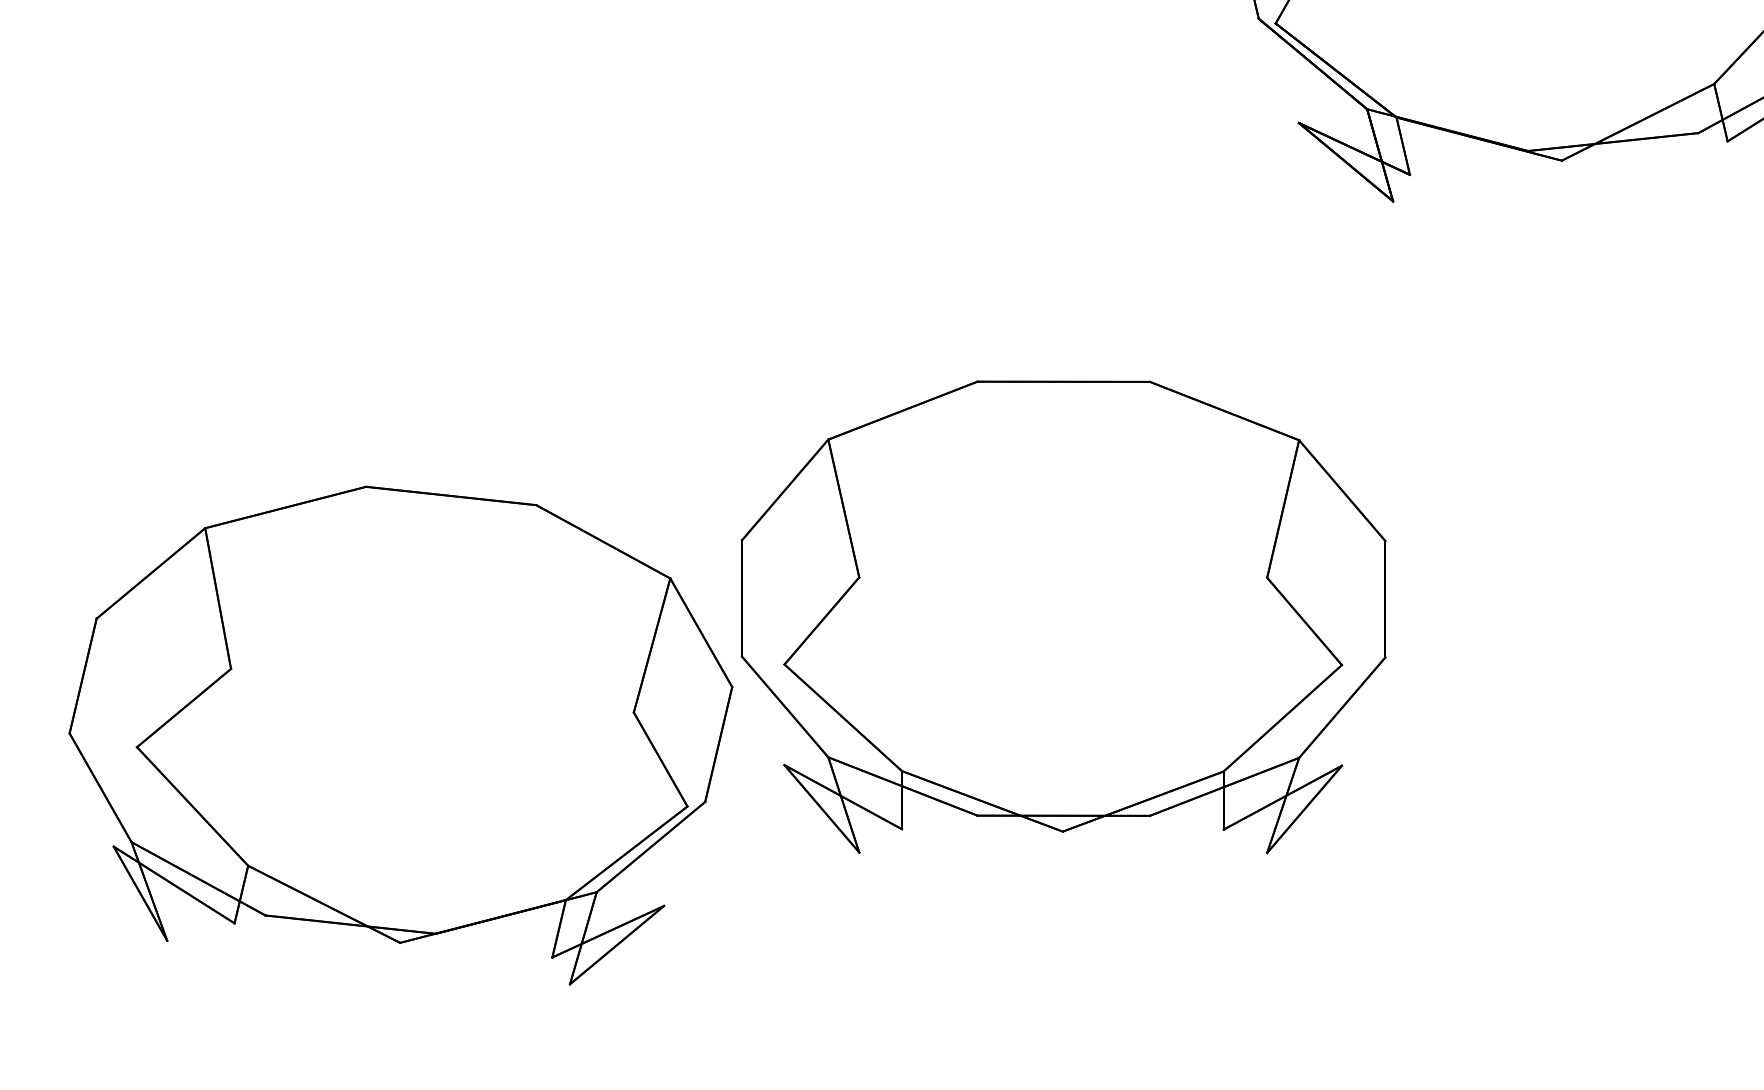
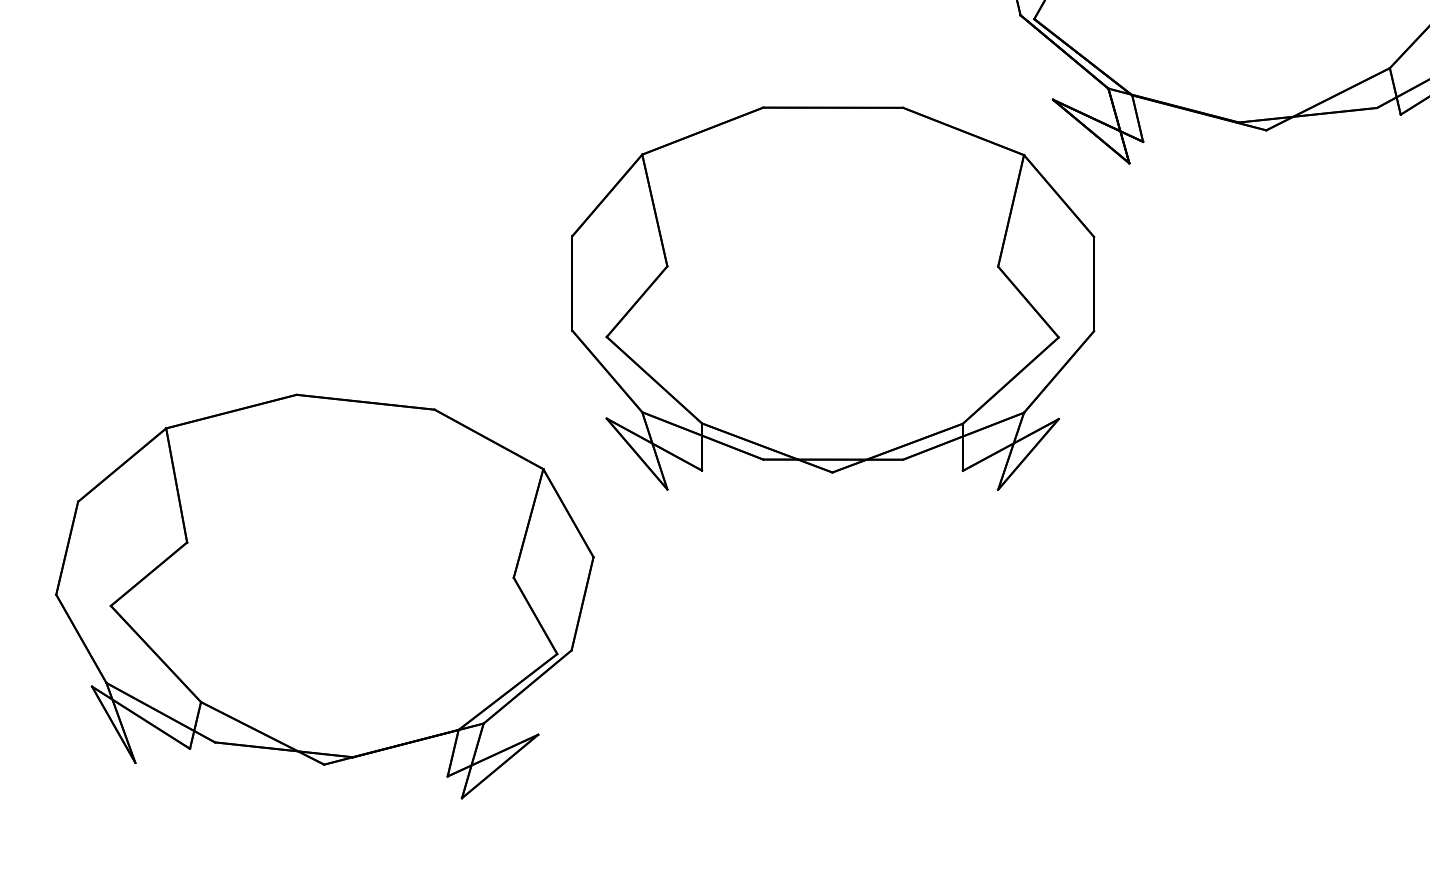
part: (1063, 617) -> (832, 298), moved

